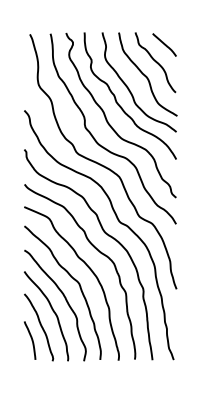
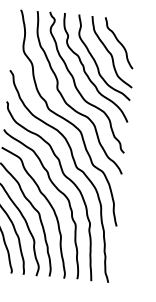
line: (164, 44) -> (127, 29), removed

